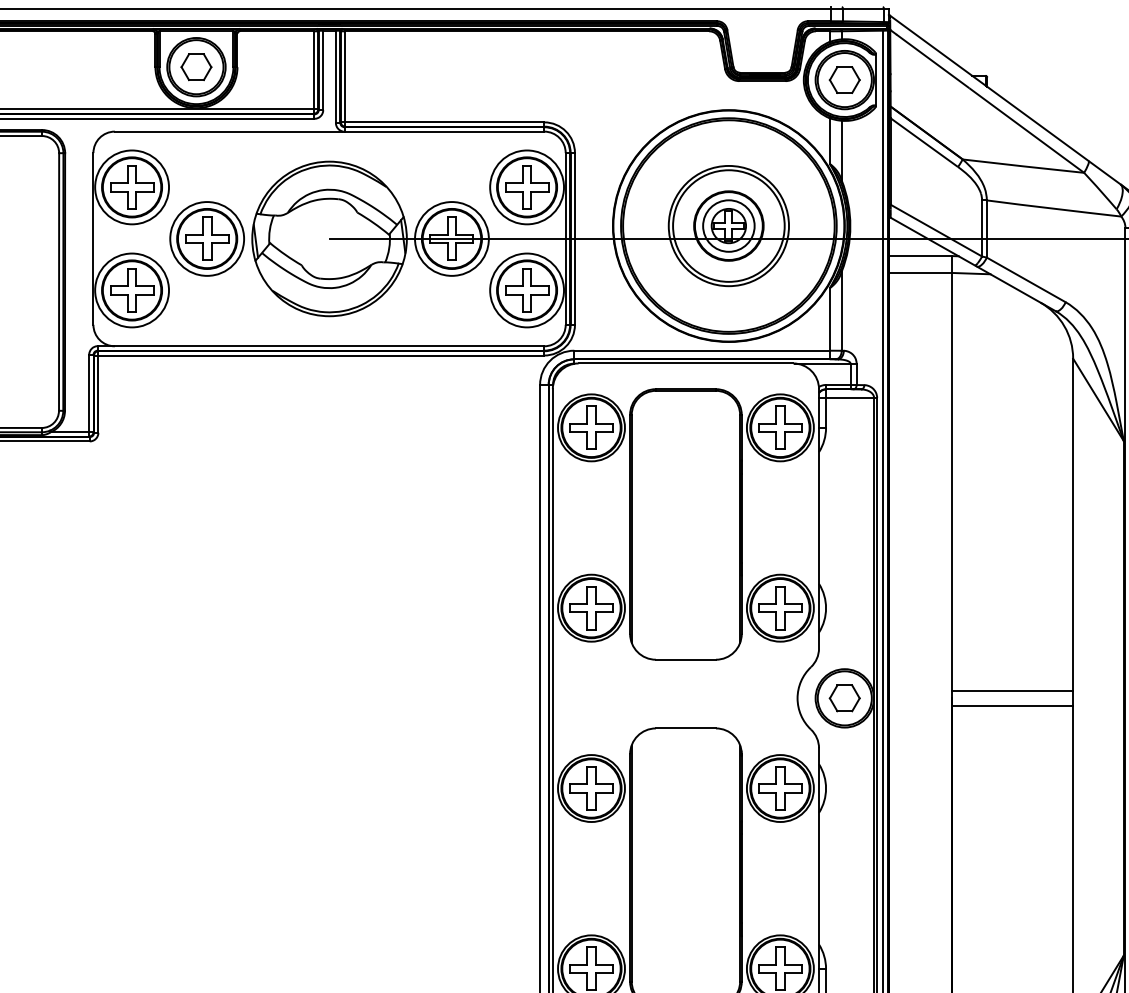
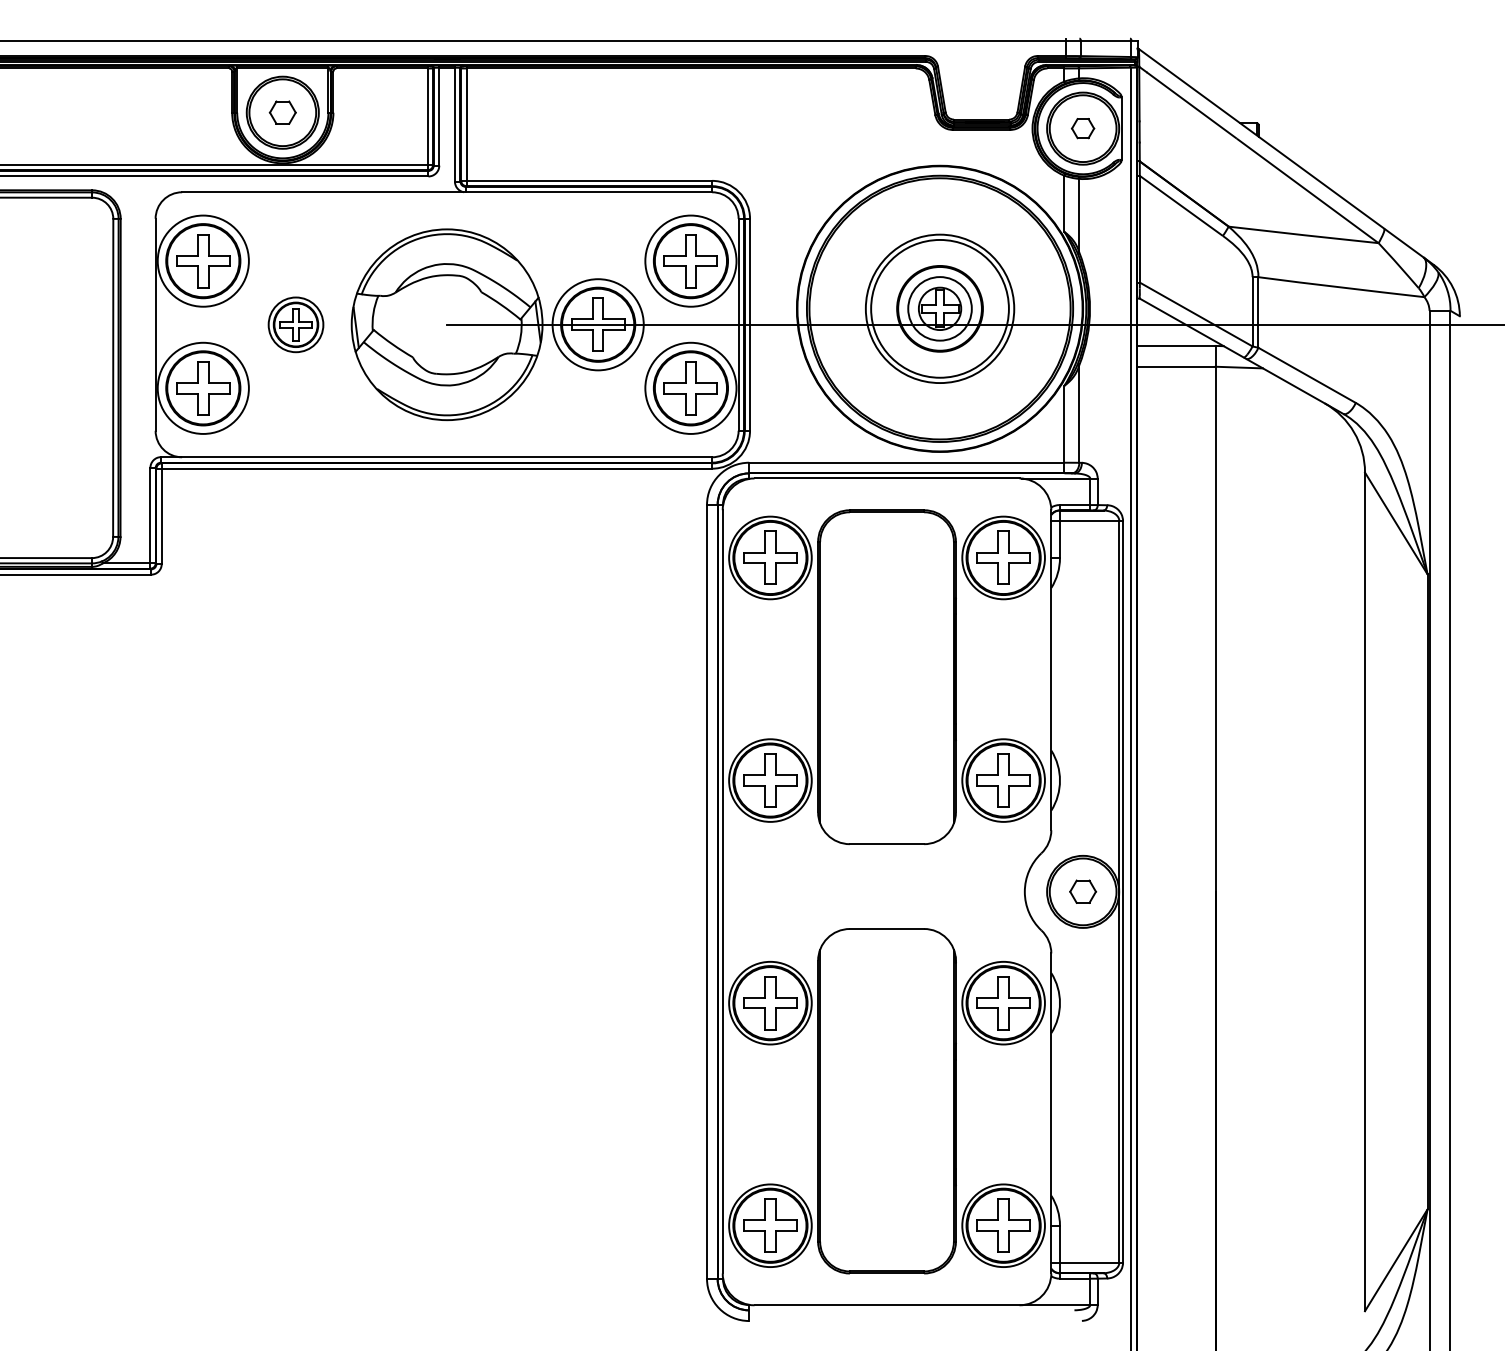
part: (196, 66) -> (282, 112), size x0.7
part: (844, 79) -> (1082, 128), size x0.6
part: (206, 238) -> (295, 324), size x0.6
line: (1011, 690) -> (1289, 882), removed
part: (844, 698) -> (1082, 891), size x0.7
line: (1011, 706) -> (1289, 901), removed

